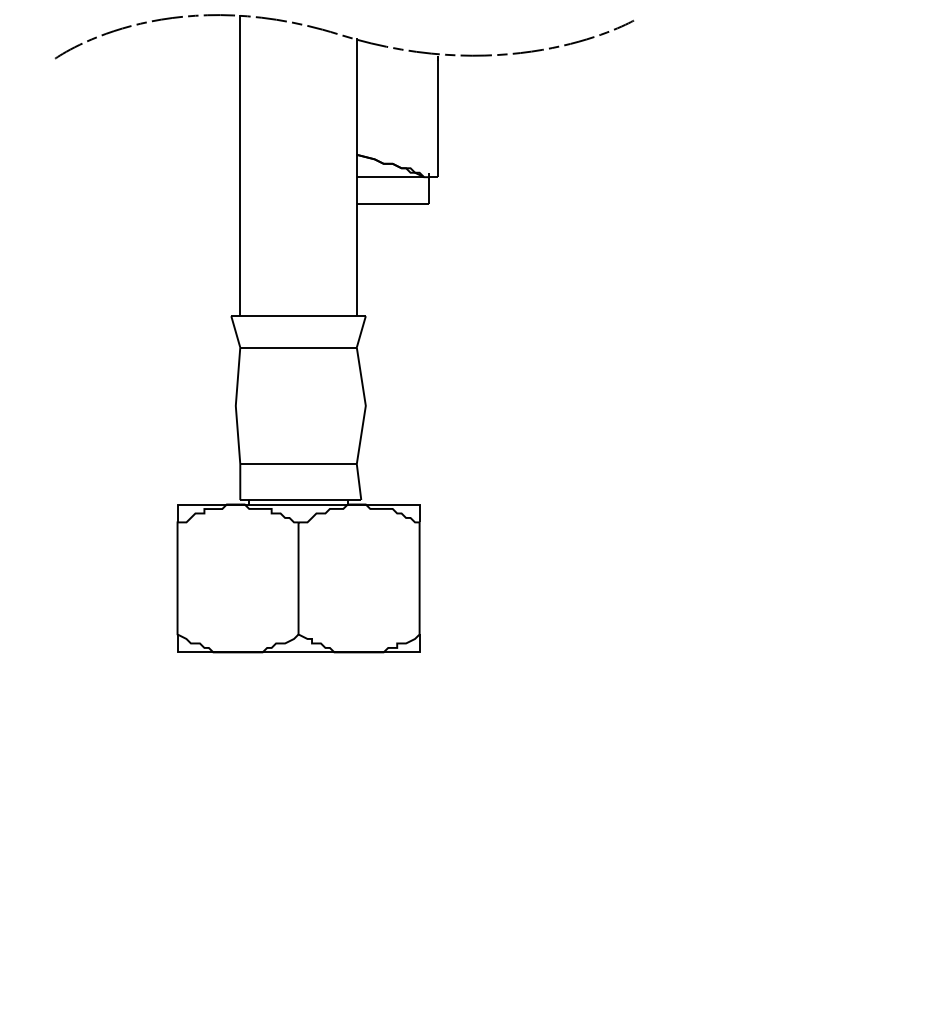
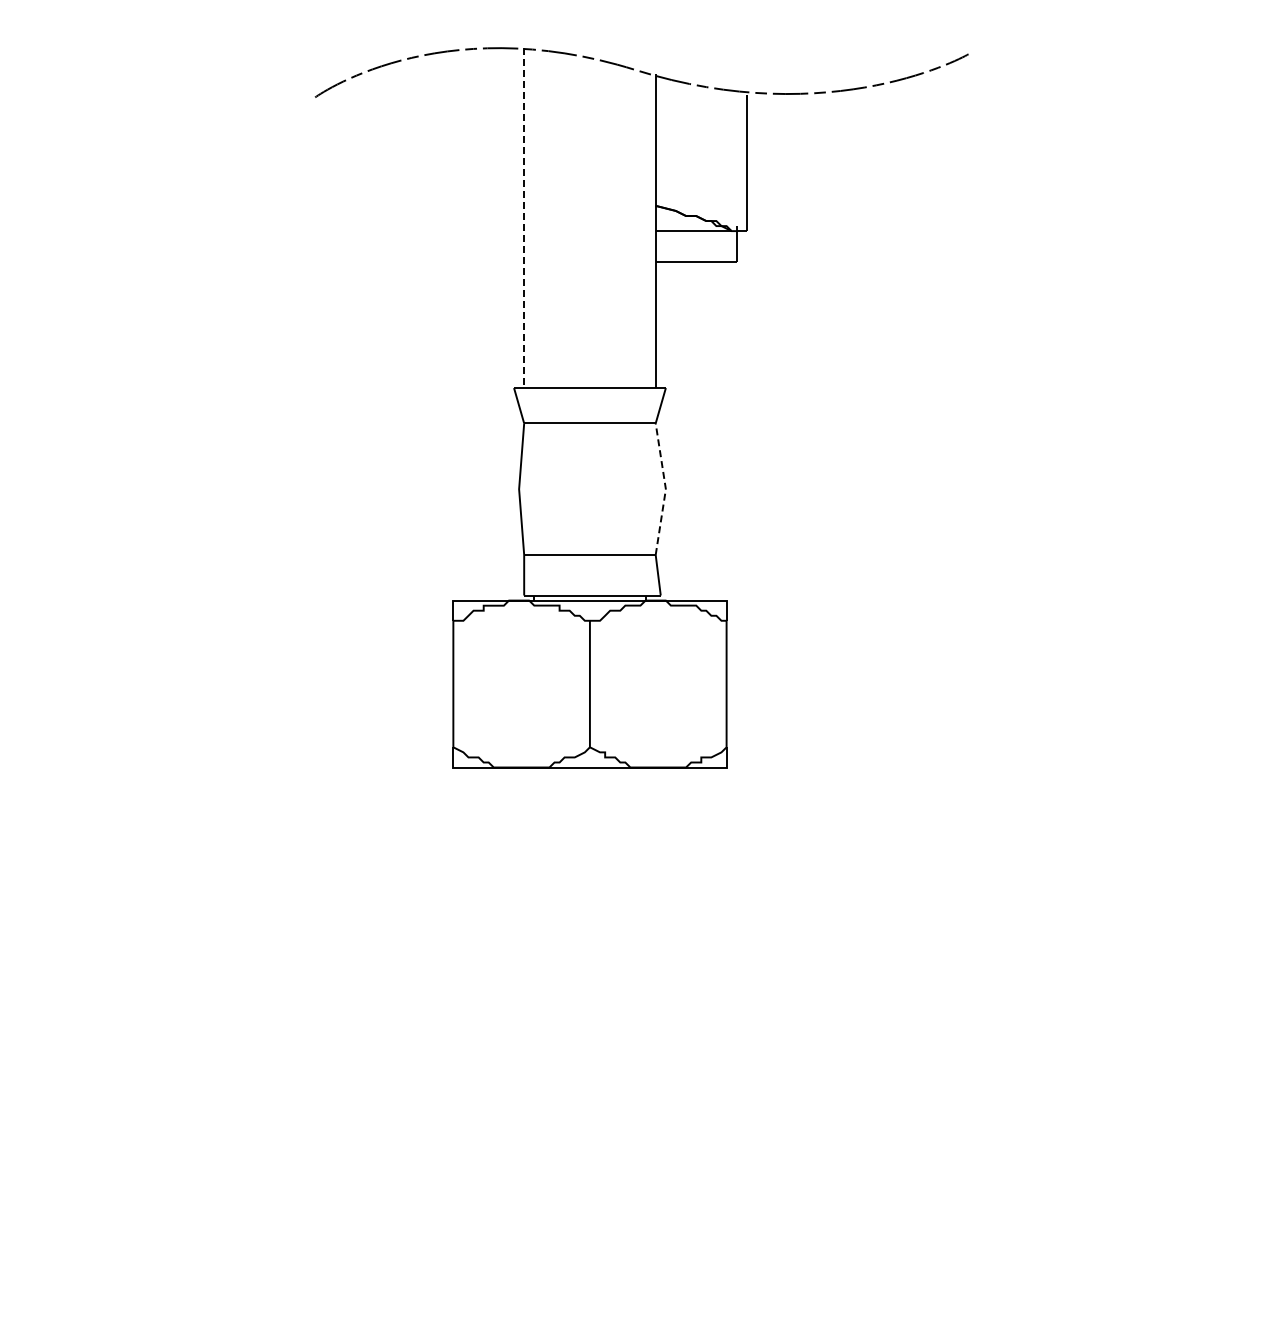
line: (240, 166) -> (524, 218), solid -> dashed
line: (365, 406) -> (665, 489), solid -> dashed

